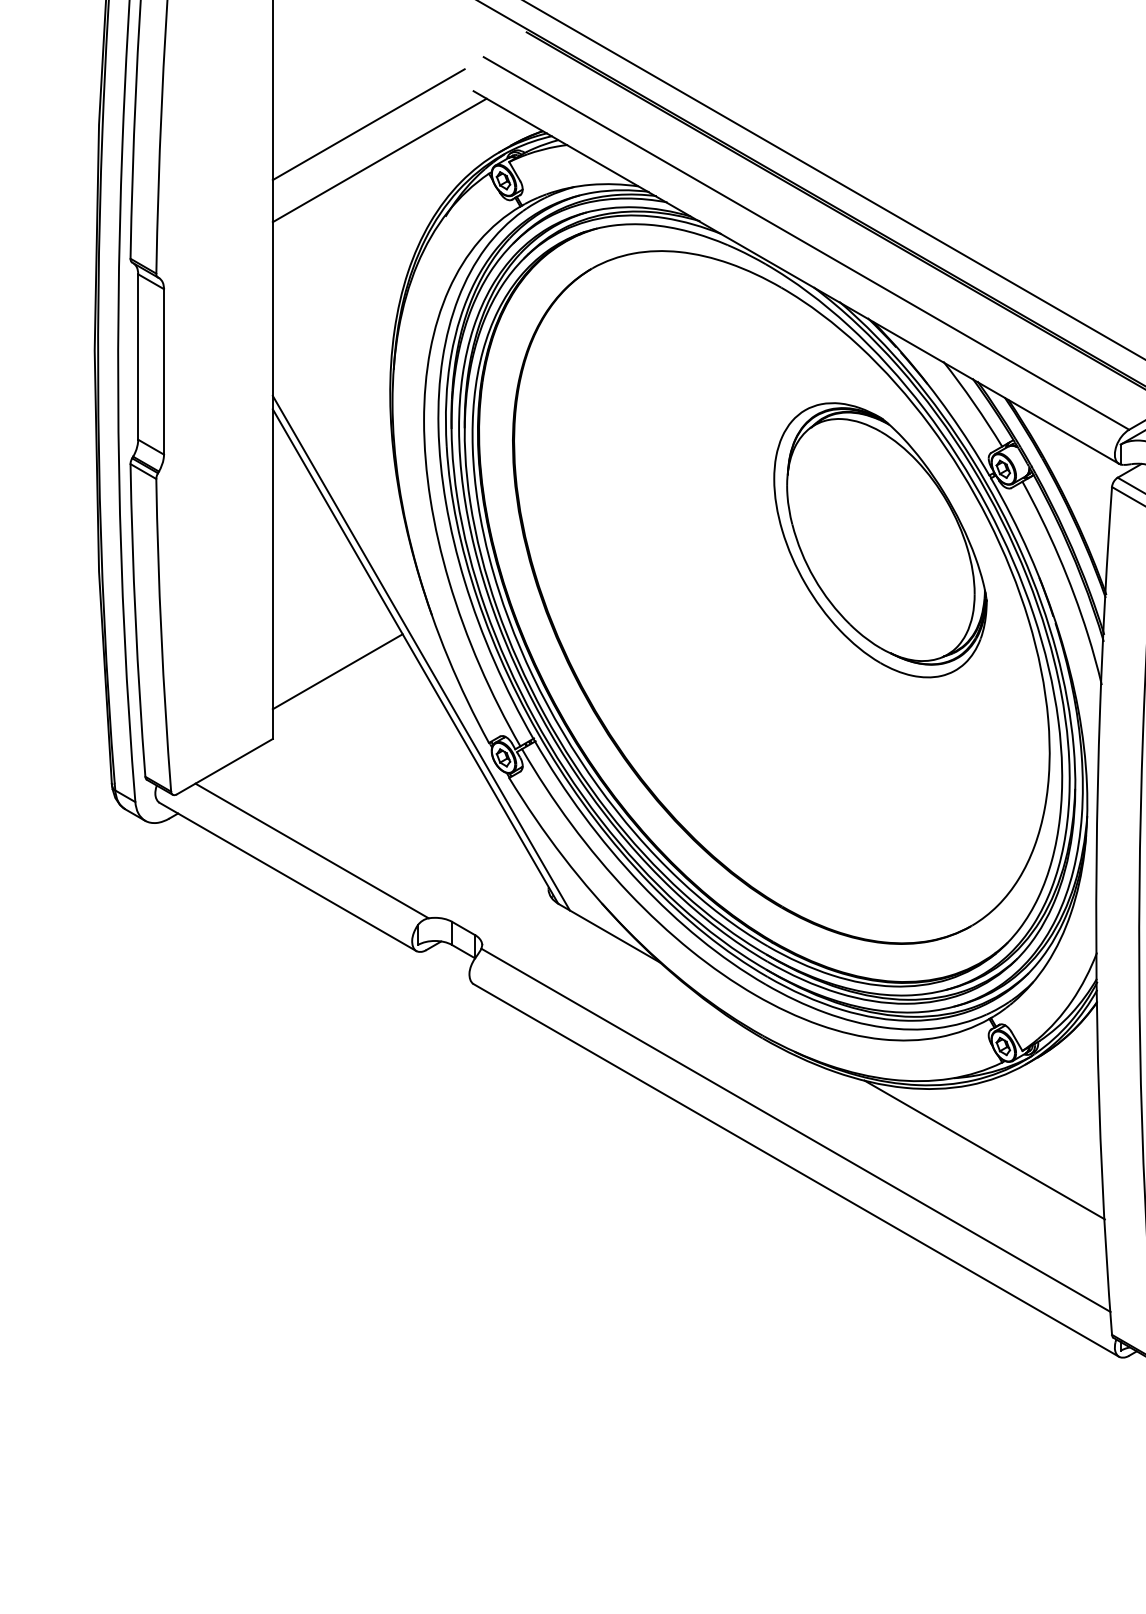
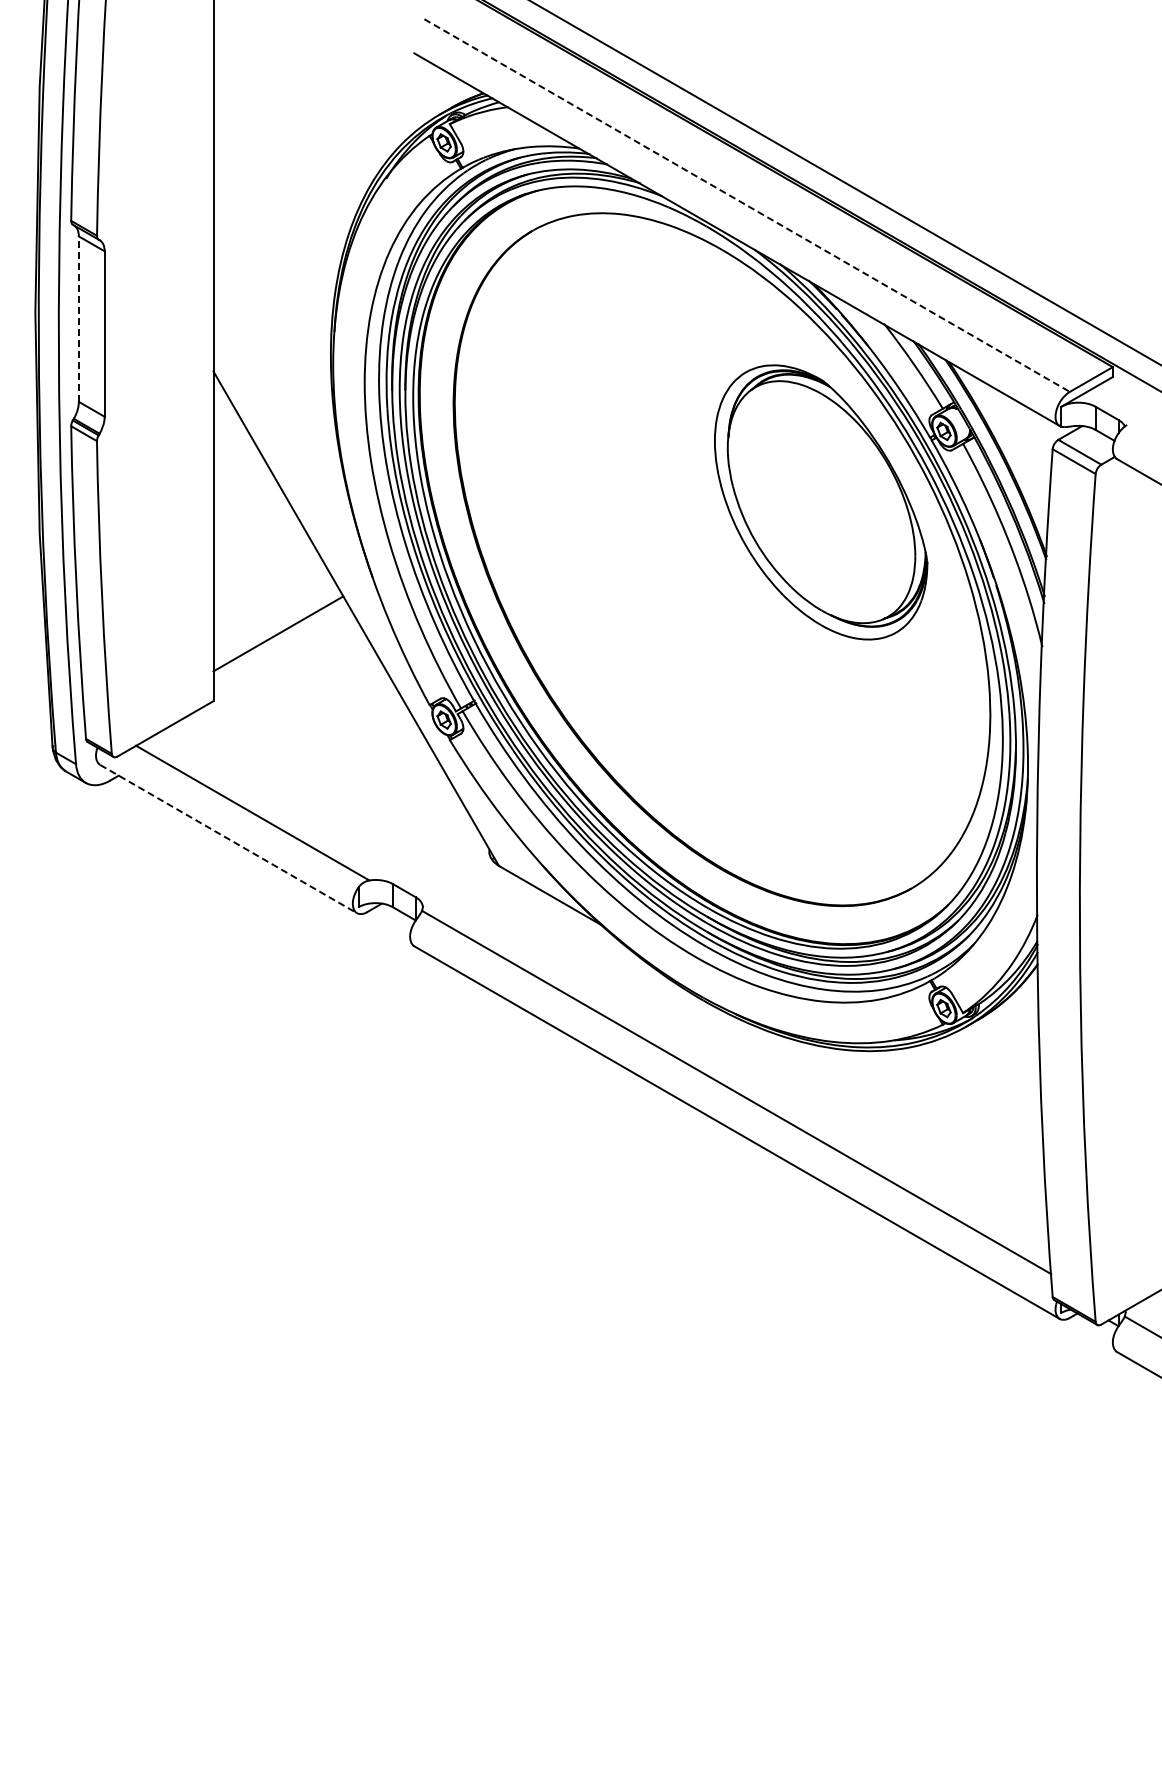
line: (368, 124) -> (309, 86), removed
line: (379, 160) -> (320, 122), removed
line: (806, 243) -> (747, 205), solid -> dashed
line: (137, 357) -> (78, 319), solid -> dashed
line: (420, 653) -> (361, 615), removed
line: (288, 877) -> (229, 839), solid -> dashed
line: (984, 1149) -> (925, 1111), removed

